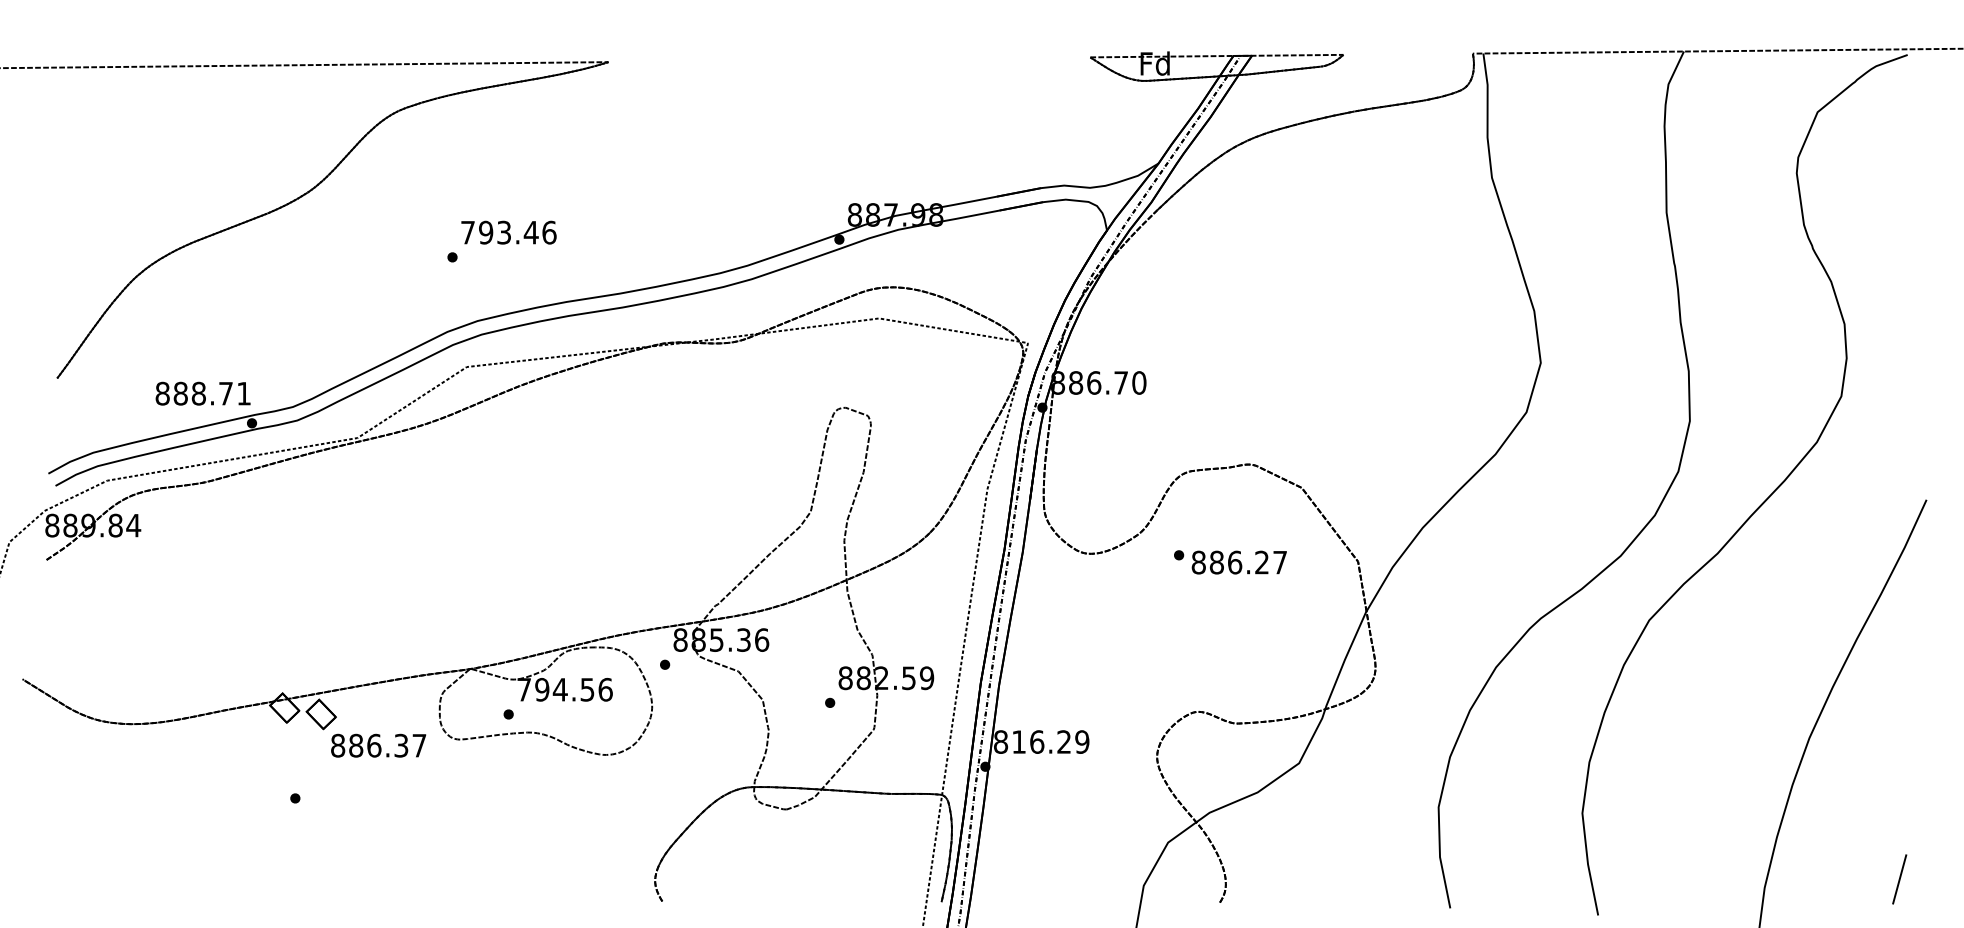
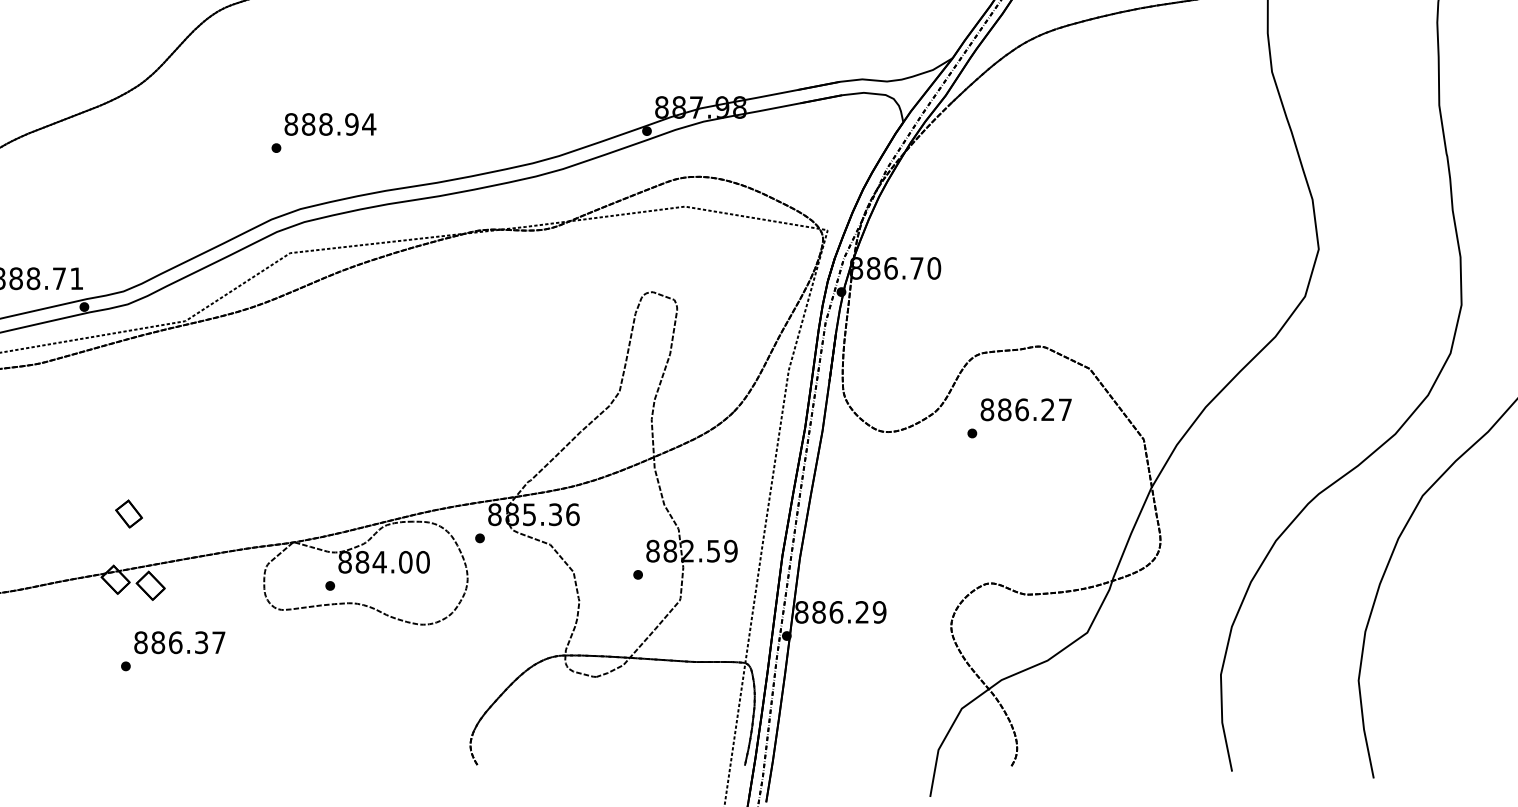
text: (508, 232) -> (330, 124), 793.46 -> 888.94
text: (1238, 562) -> (1025, 409), moved
part: (298, 639) -> (128, 514), added
text: (564, 689) -> (383, 562), 794.56 -> 884.00
text: (1019, 741) -> (819, 611), 816.29 -> 886.29
text: (378, 745) -> (179, 642), moved

